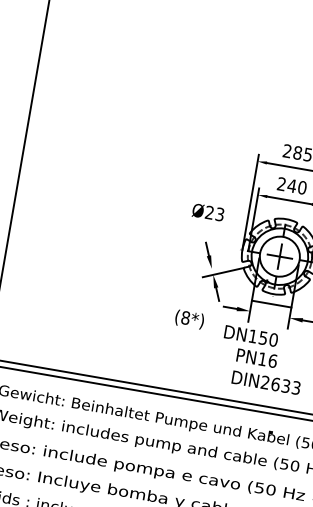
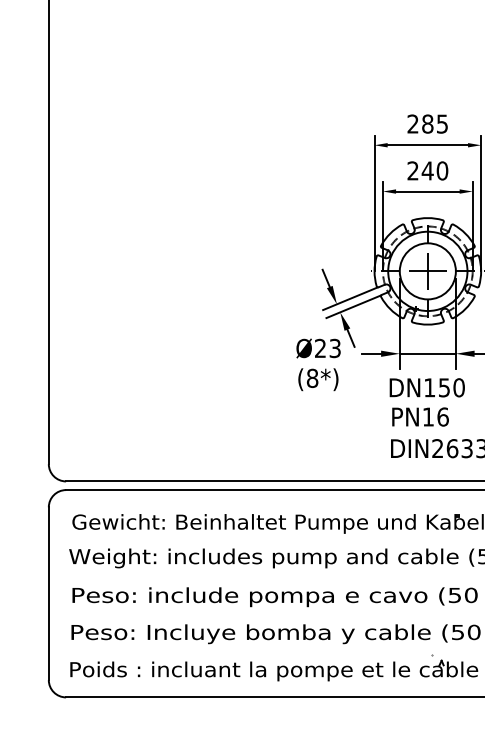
text: (208, 212) -> (318, 348), moved
line: (222, 266) -> (350, 298), added
line: (271, 303) -> (427, 353), moved
text: (250, 335) -> (426, 387), moved

